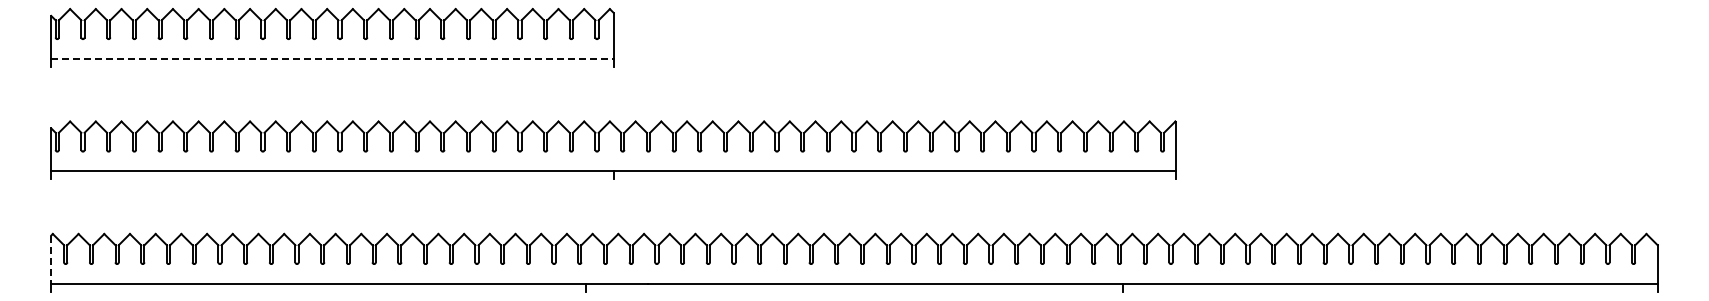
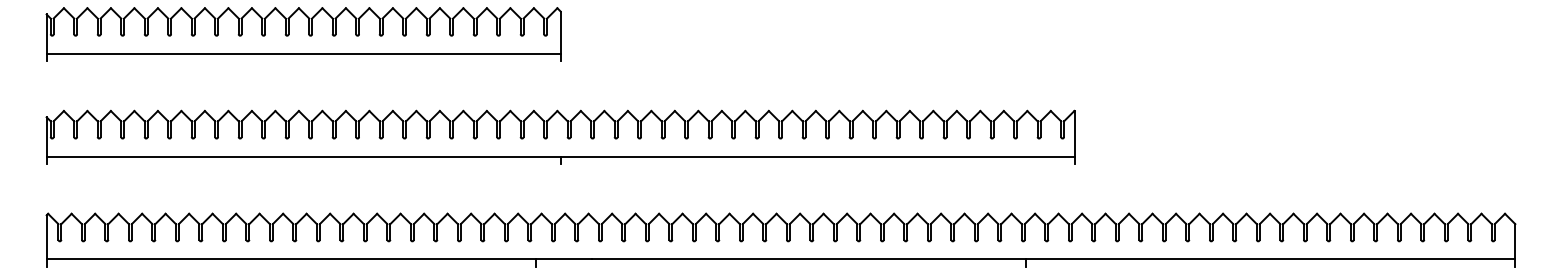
line: (332, 58) -> (303, 53), dashed -> solid
line: (51, 260) -> (46, 238), dashed -> solid

